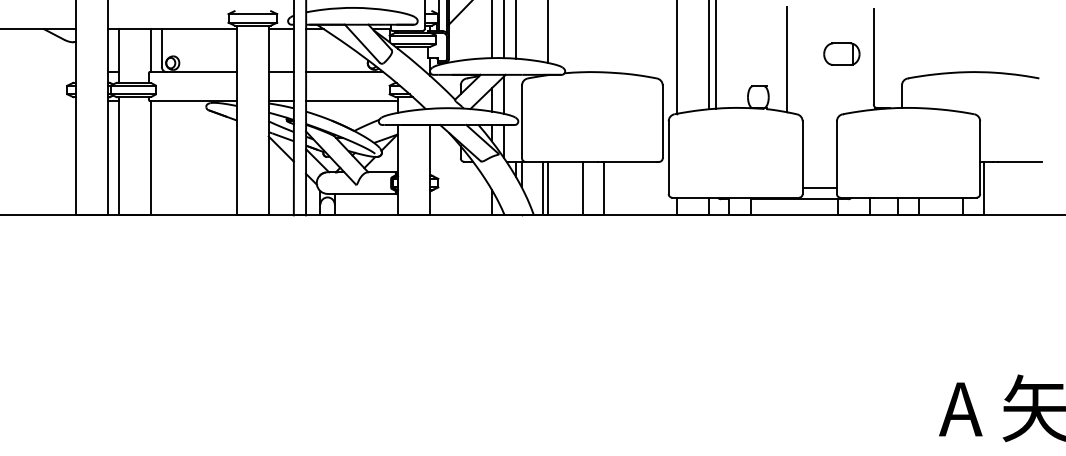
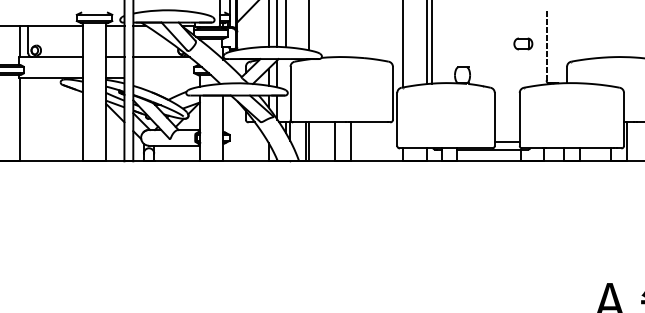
part: (841, 53) -> (523, 43), size x0.7
line: (873, 57) -> (546, 46), solid -> dashed
line: (786, 59) -> (483, 47), removed
line: (352, 100) -> (167, 77), removed

